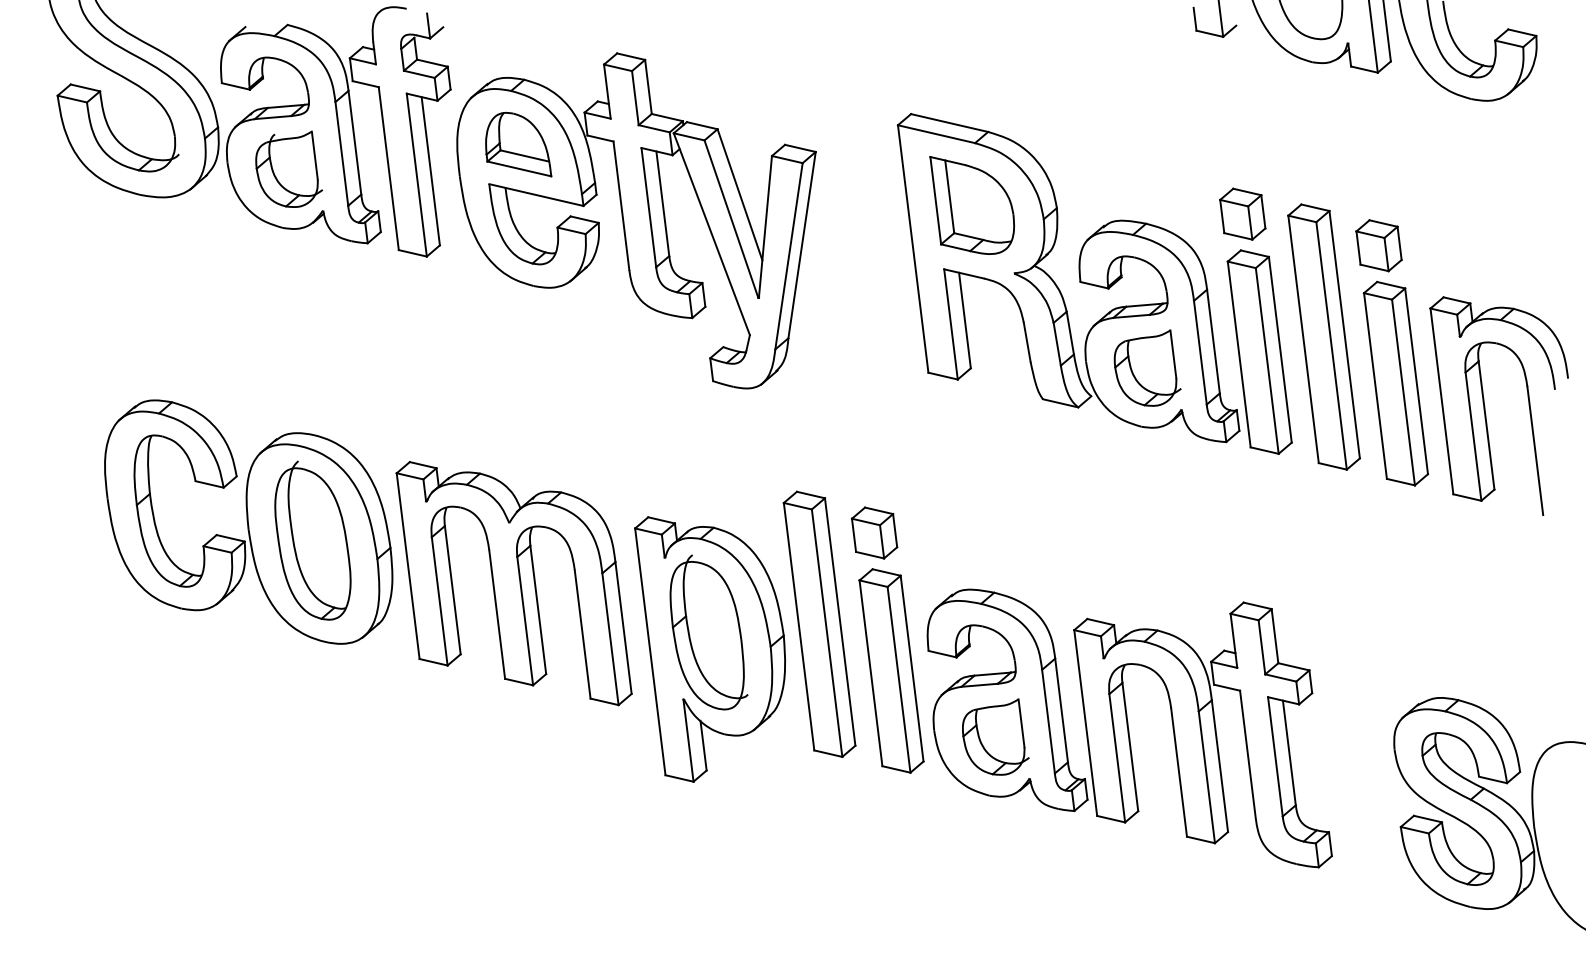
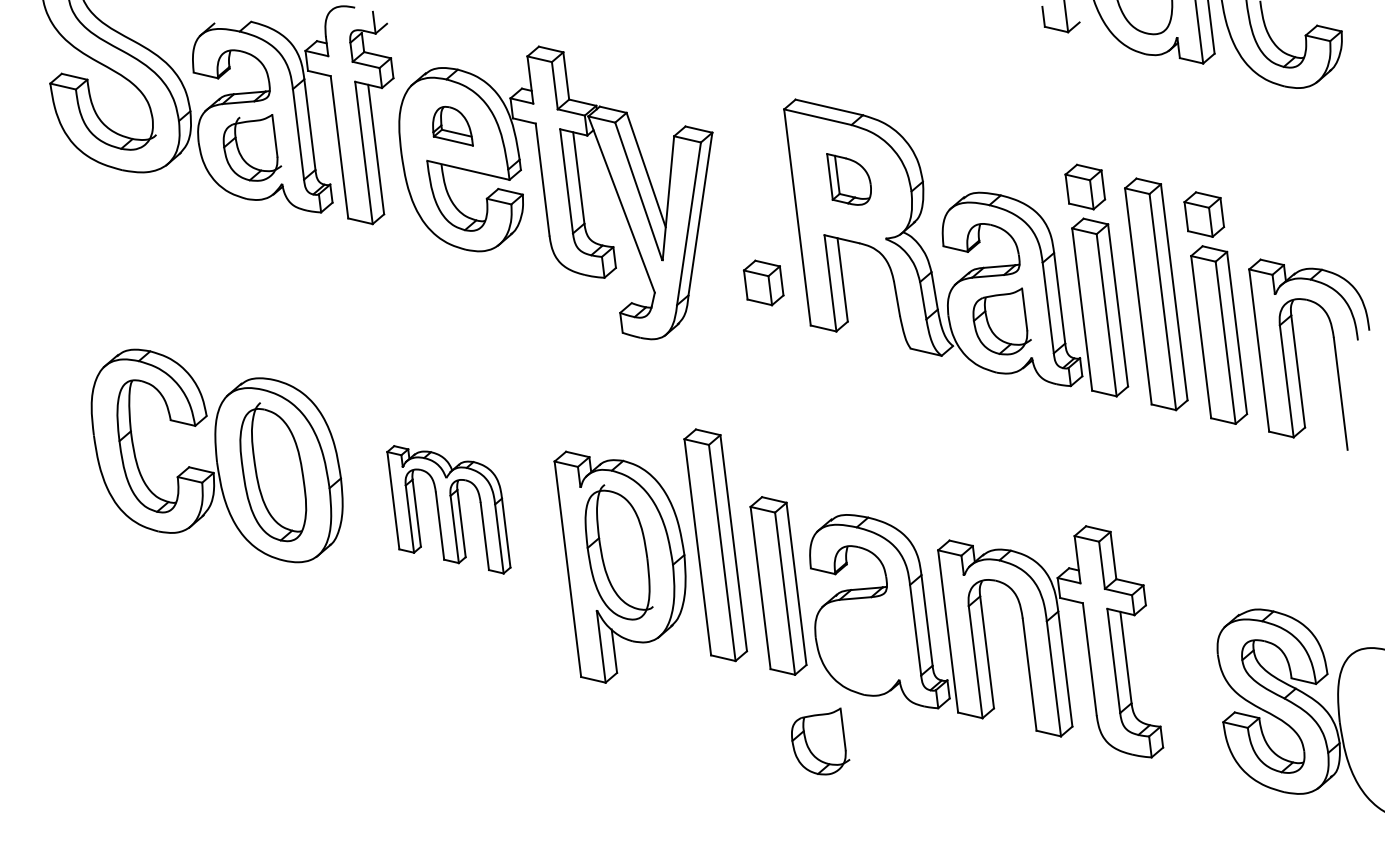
part: (518, 144) -> (452, 126), size x0.7
part: (972, 205) -> (849, 179), size x0.6
part: (874, 532) -> (763, 282), moved
part: (513, 583) -> (448, 509), size x0.6
part: (995, 736) -> (820, 741), moved

